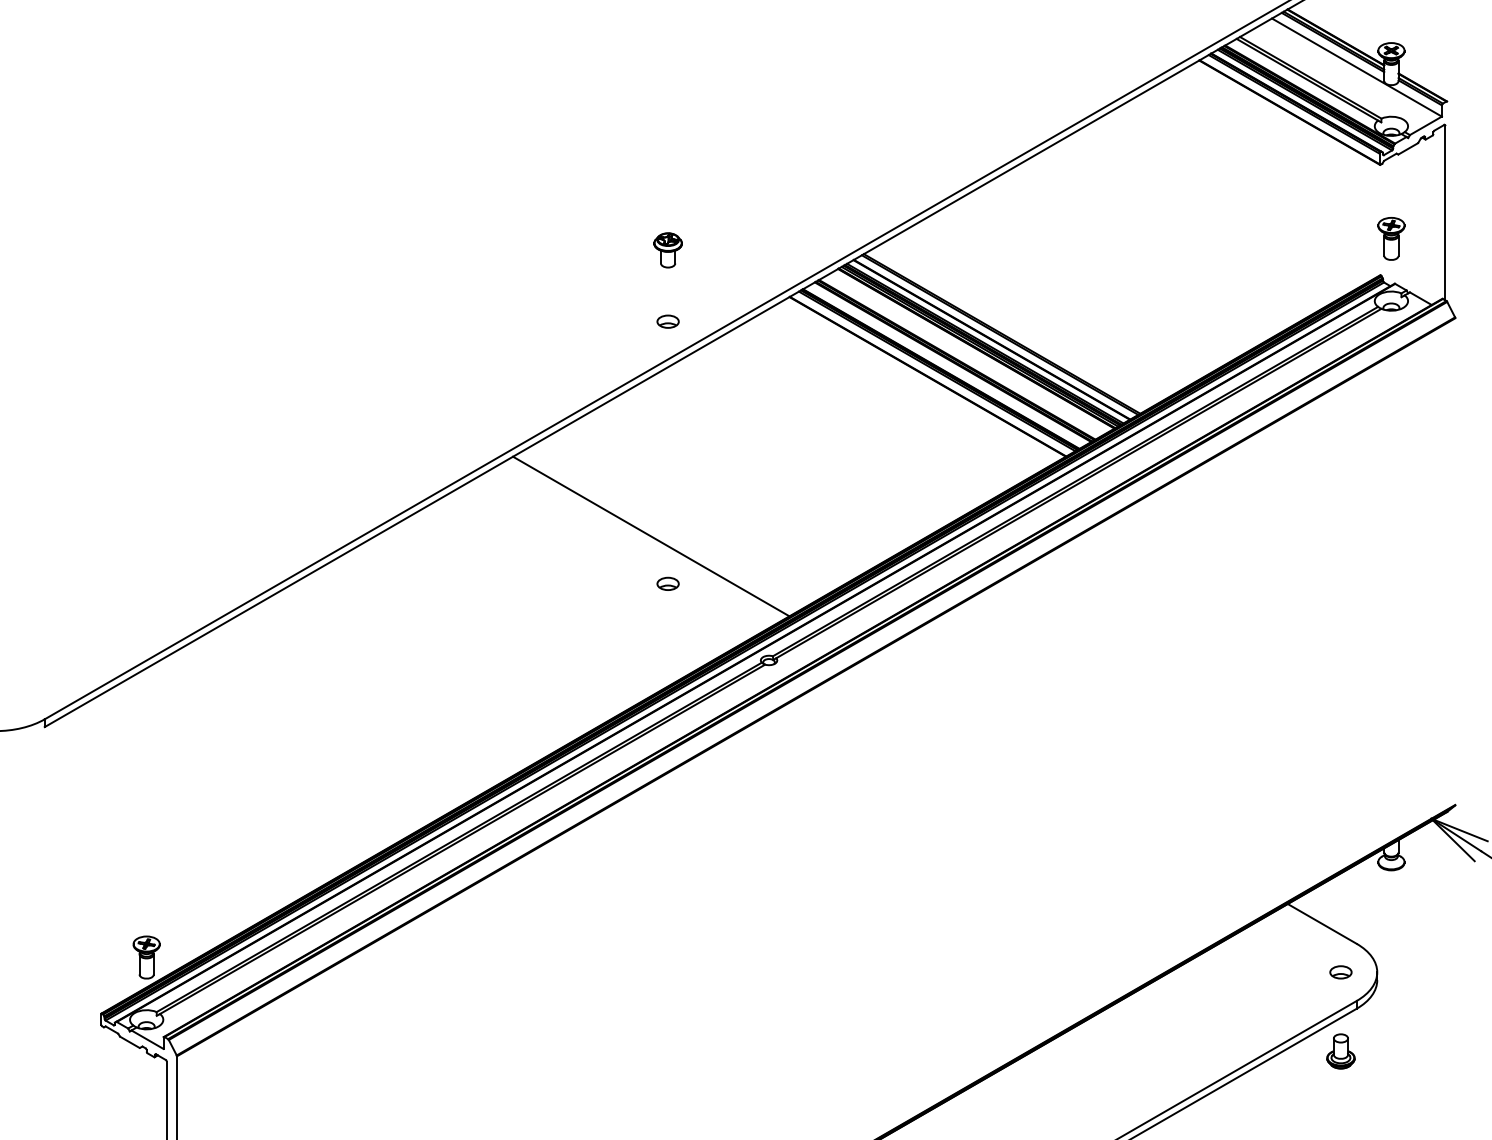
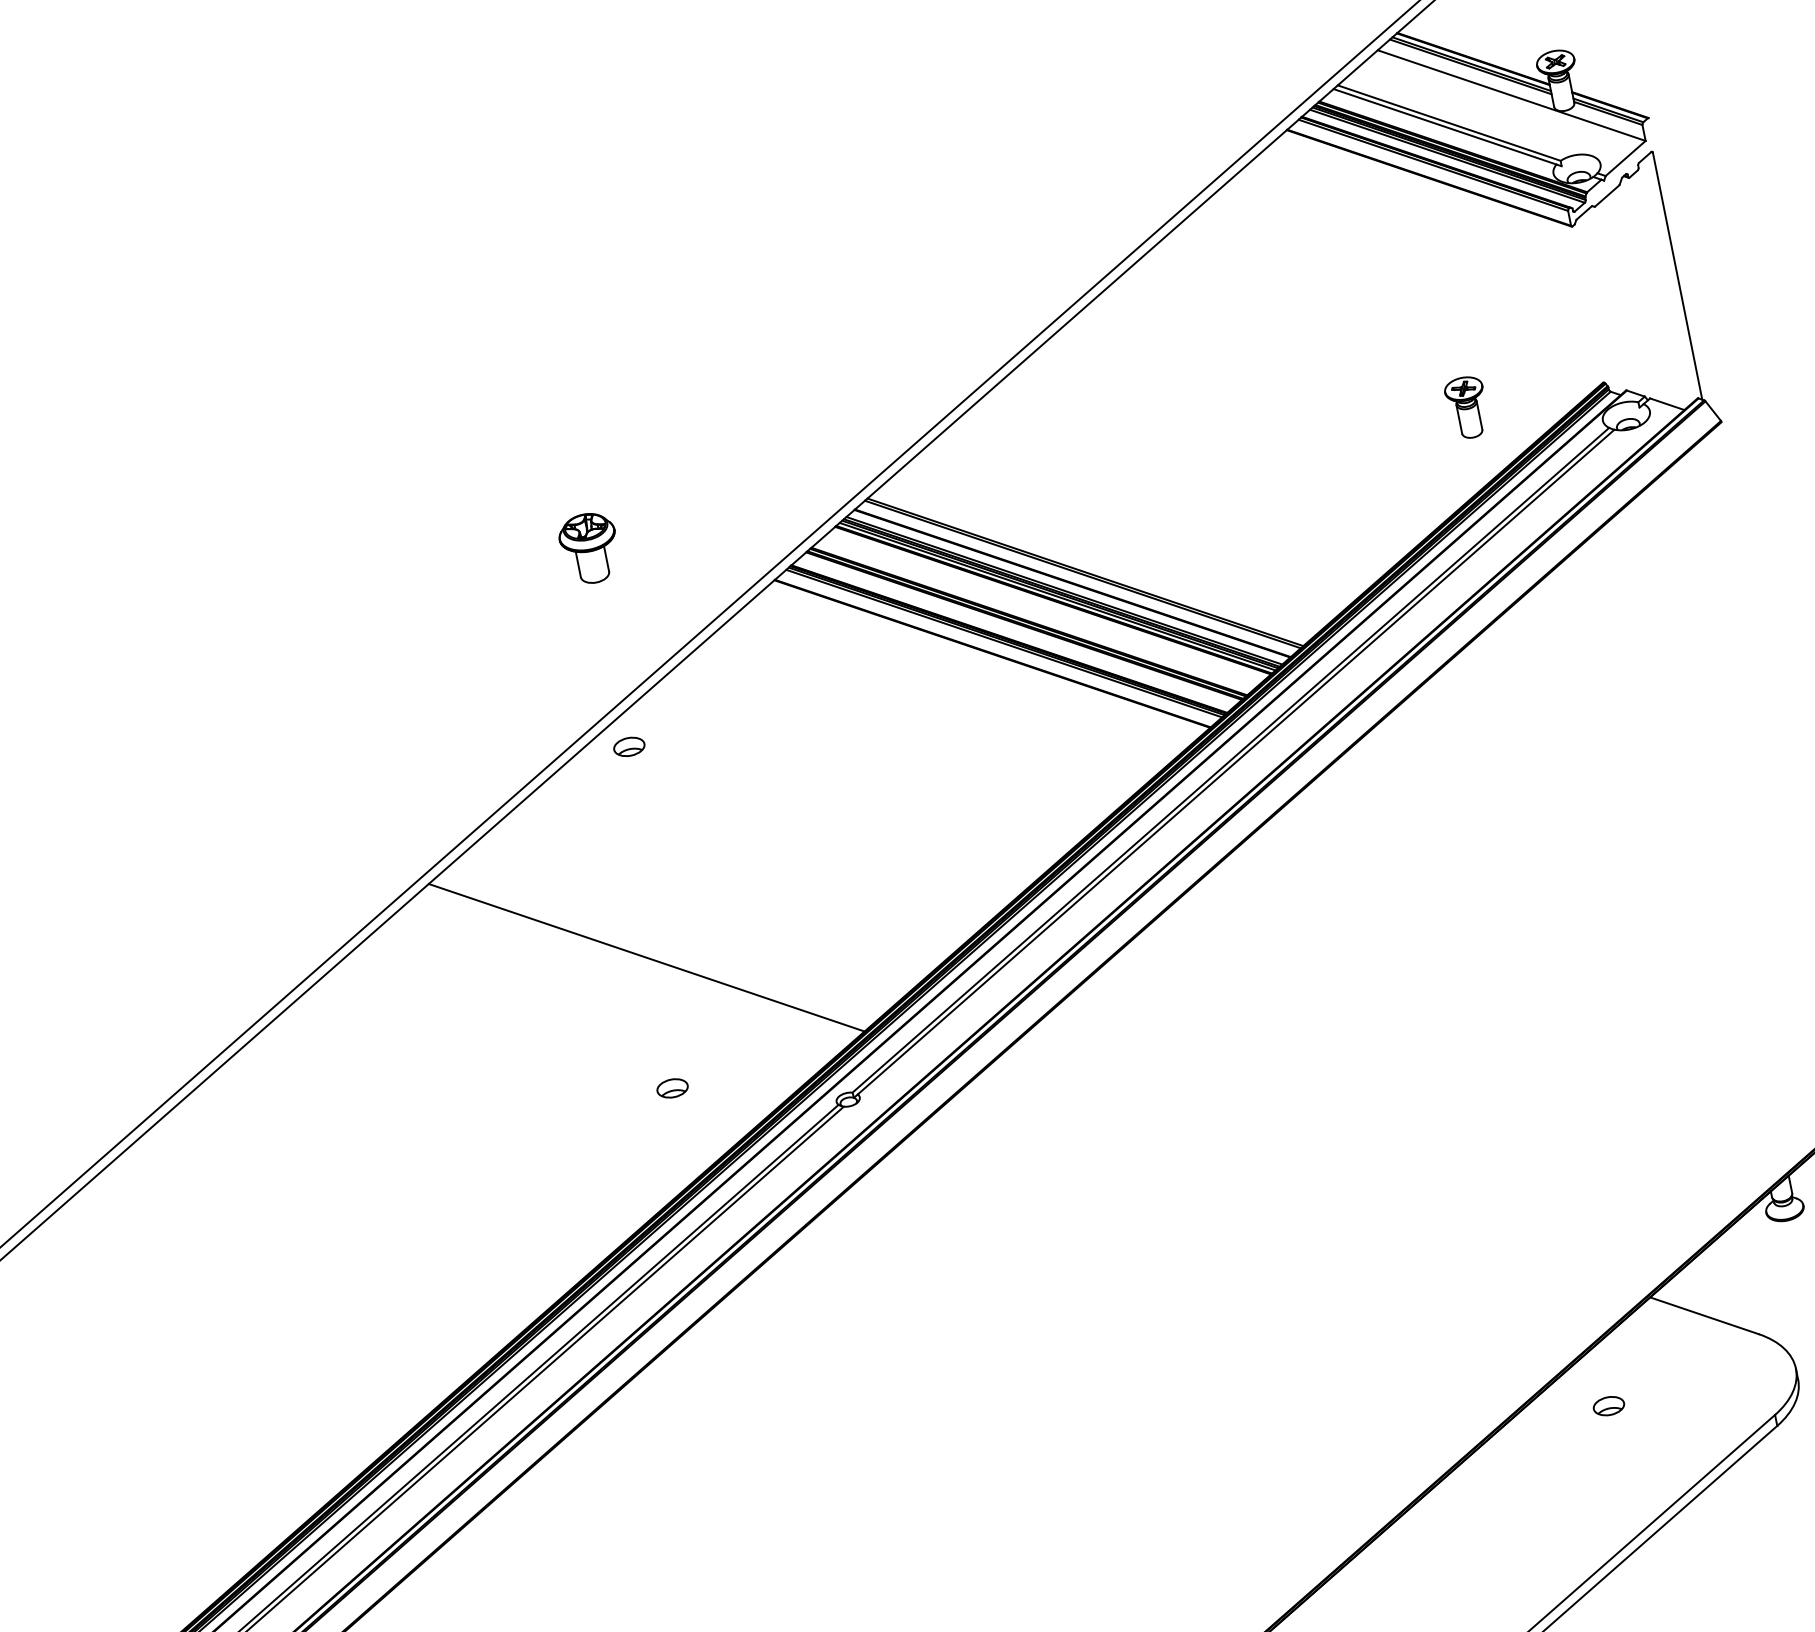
part: (1391, 238) -> (1467, 407), moved
part: (667, 250) -> (588, 548), size x1.4
part: (667, 321) -> (628, 746), moved
part: (667, 583) -> (671, 1087), moved
part: (1340, 972) -> (1608, 1406), moved
part: (1340, 1051) -> (1766, 1490), removed

